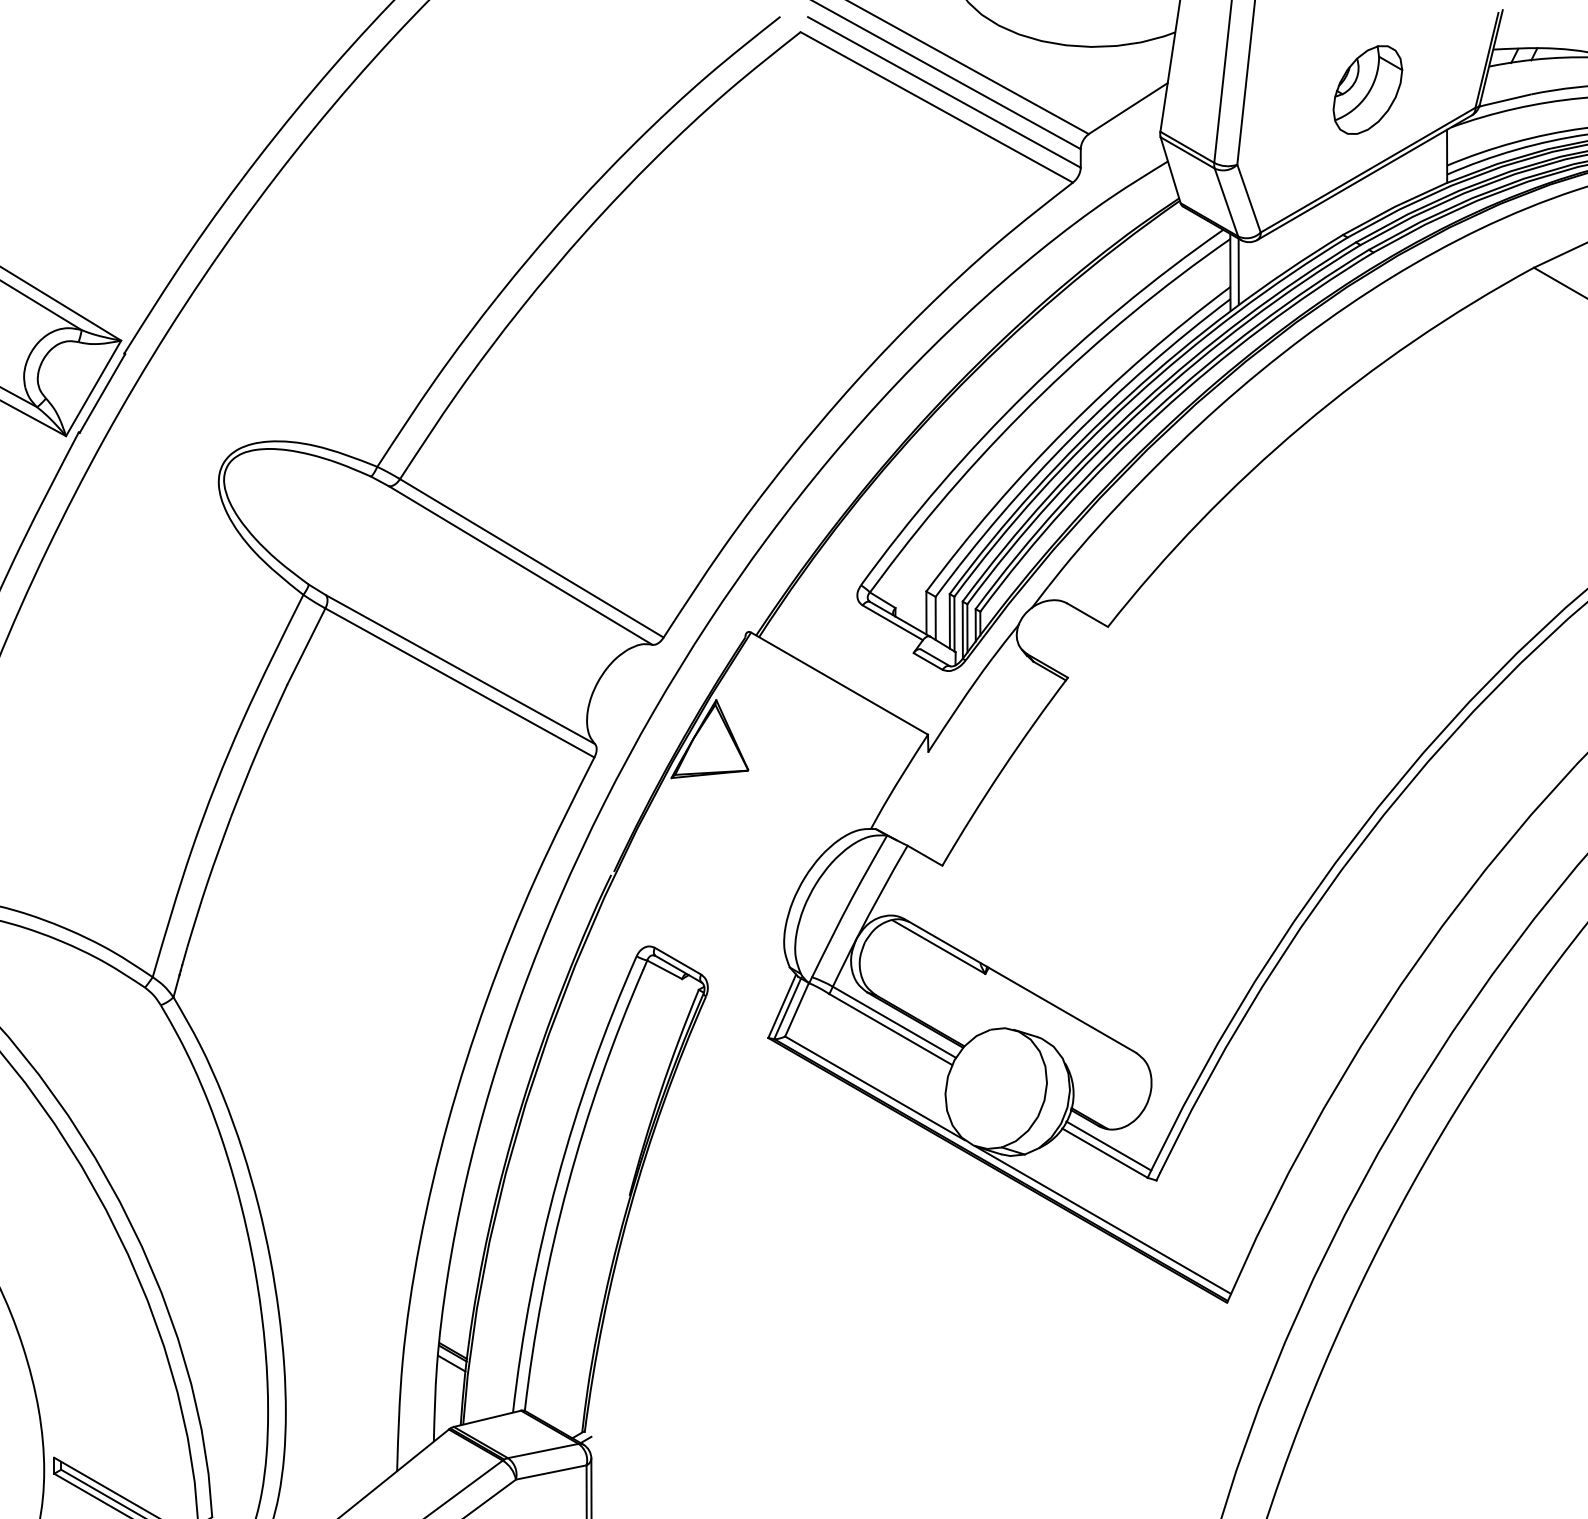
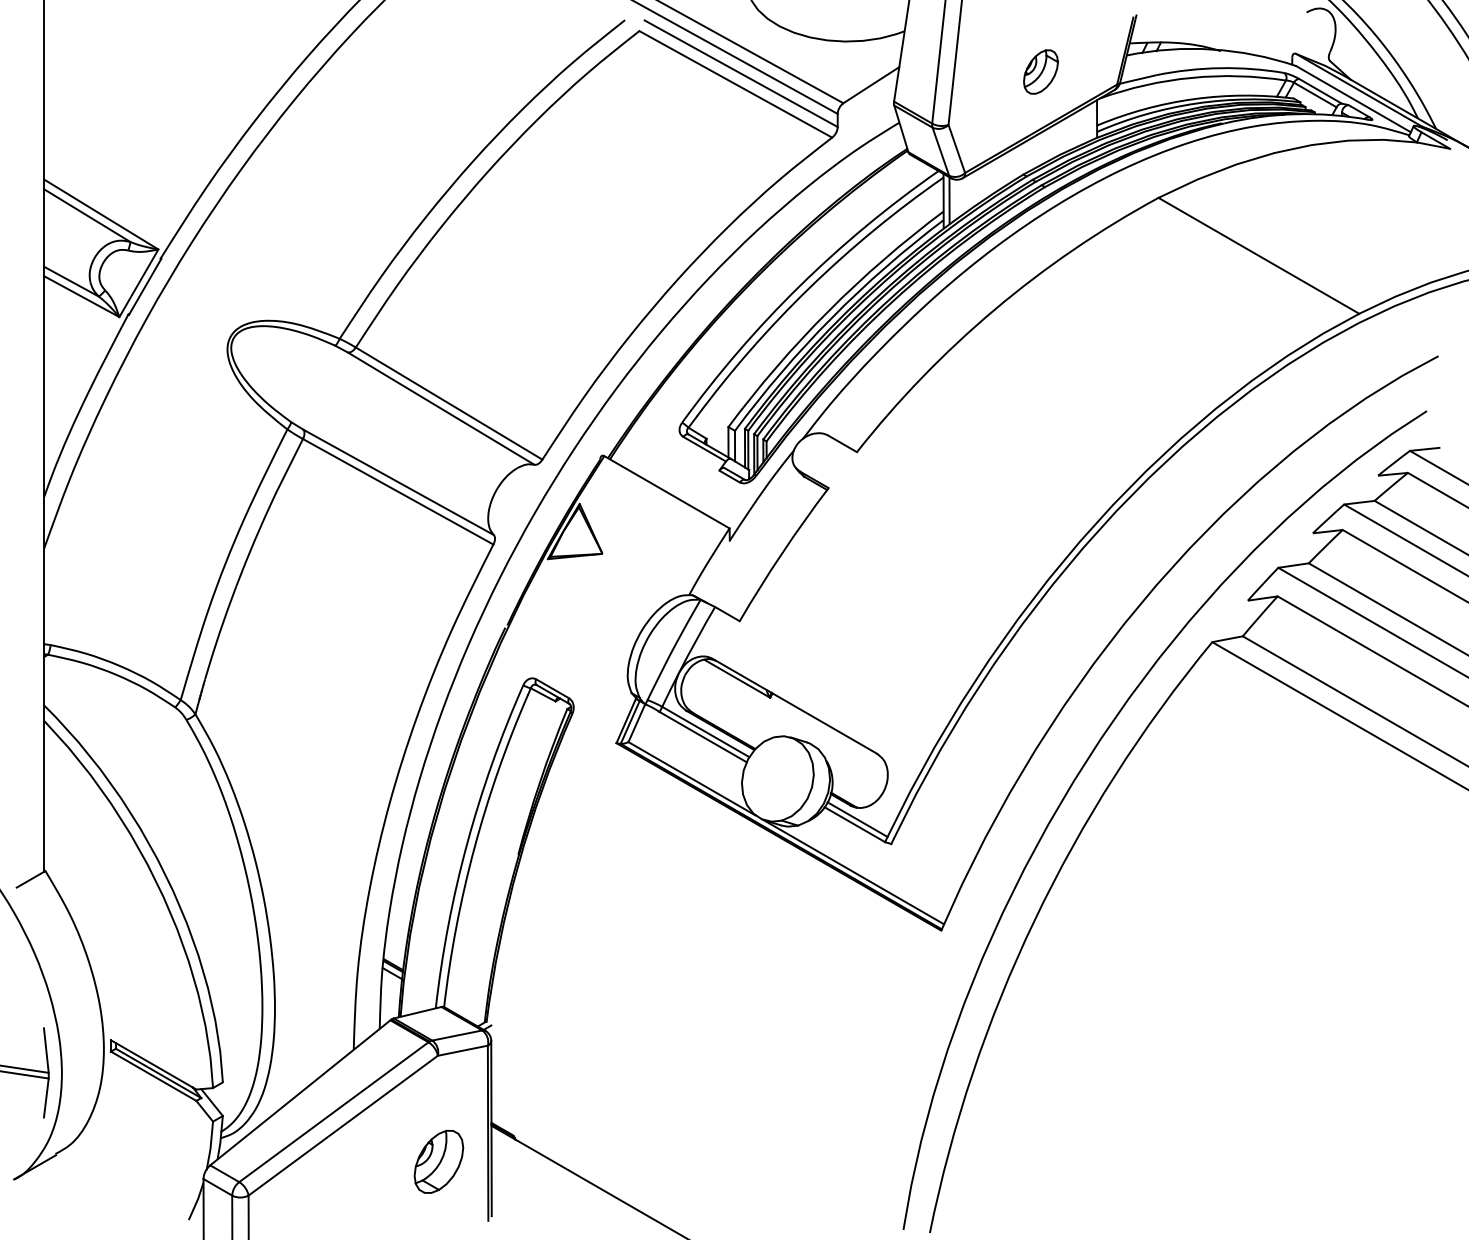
part: (1367, 89) -> (1040, 71), size x0.7

